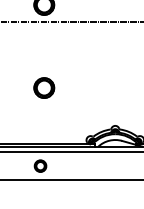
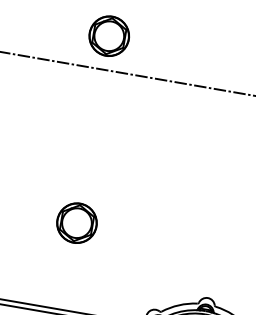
part: (44, 87) -> (77, 222), moved

